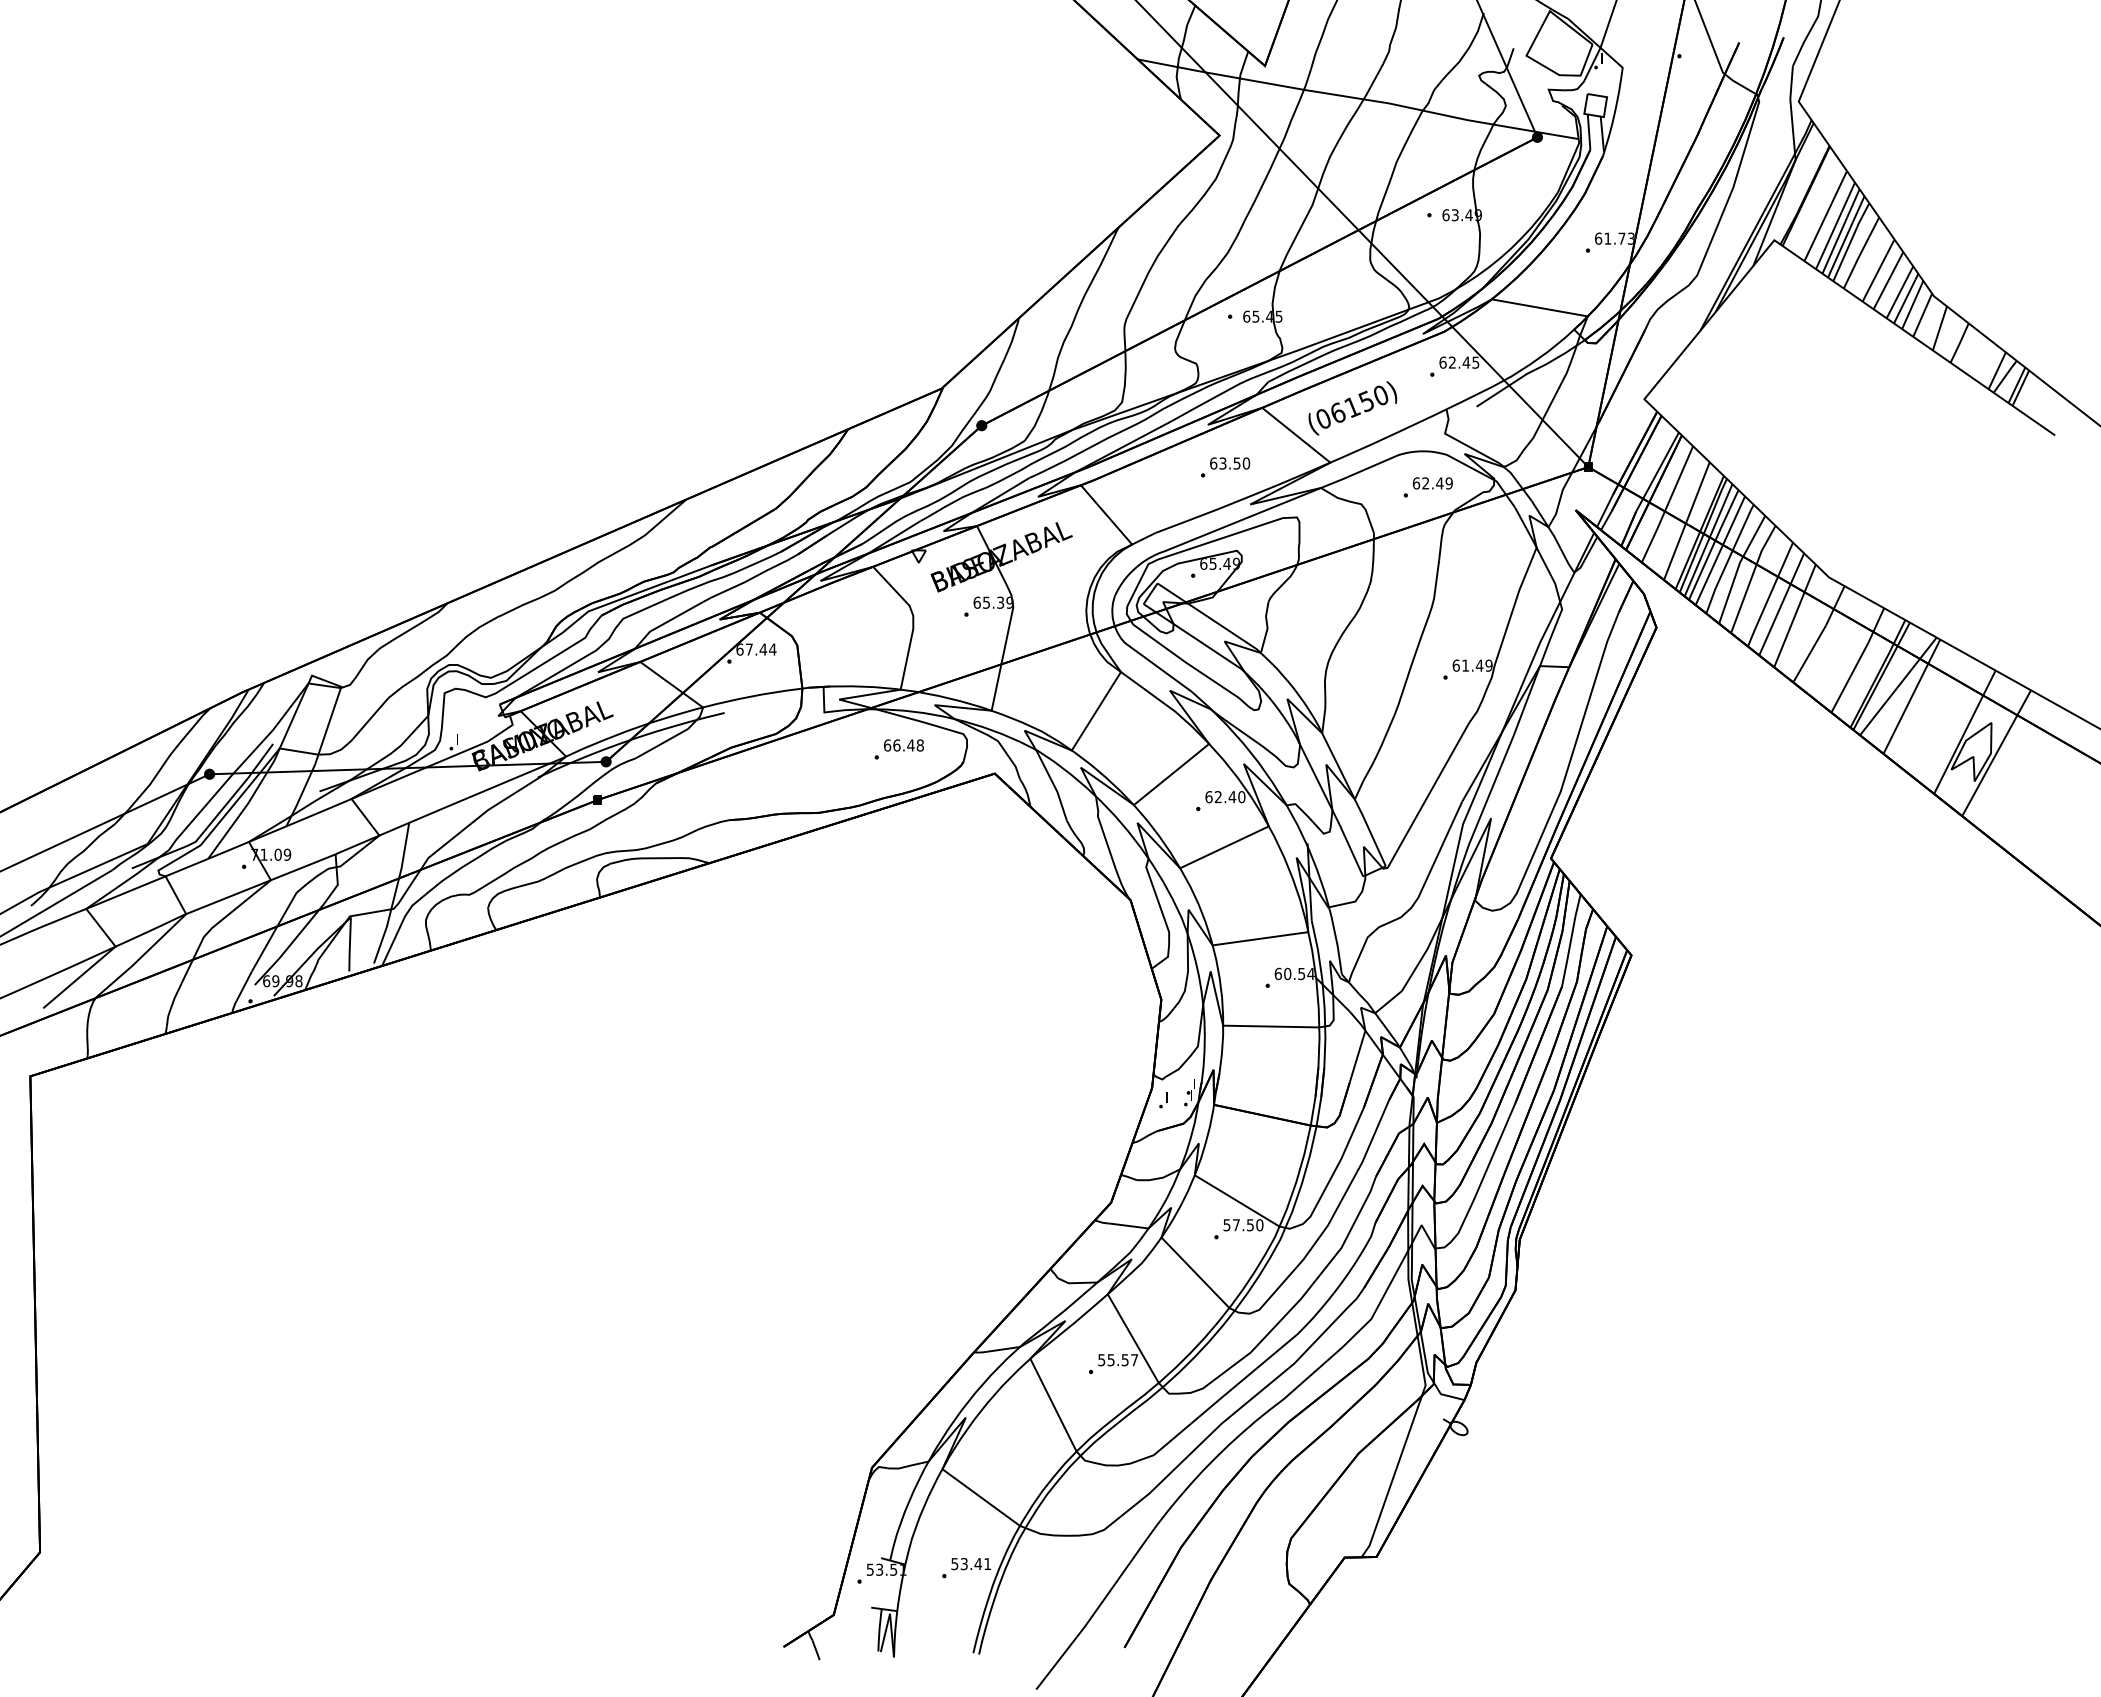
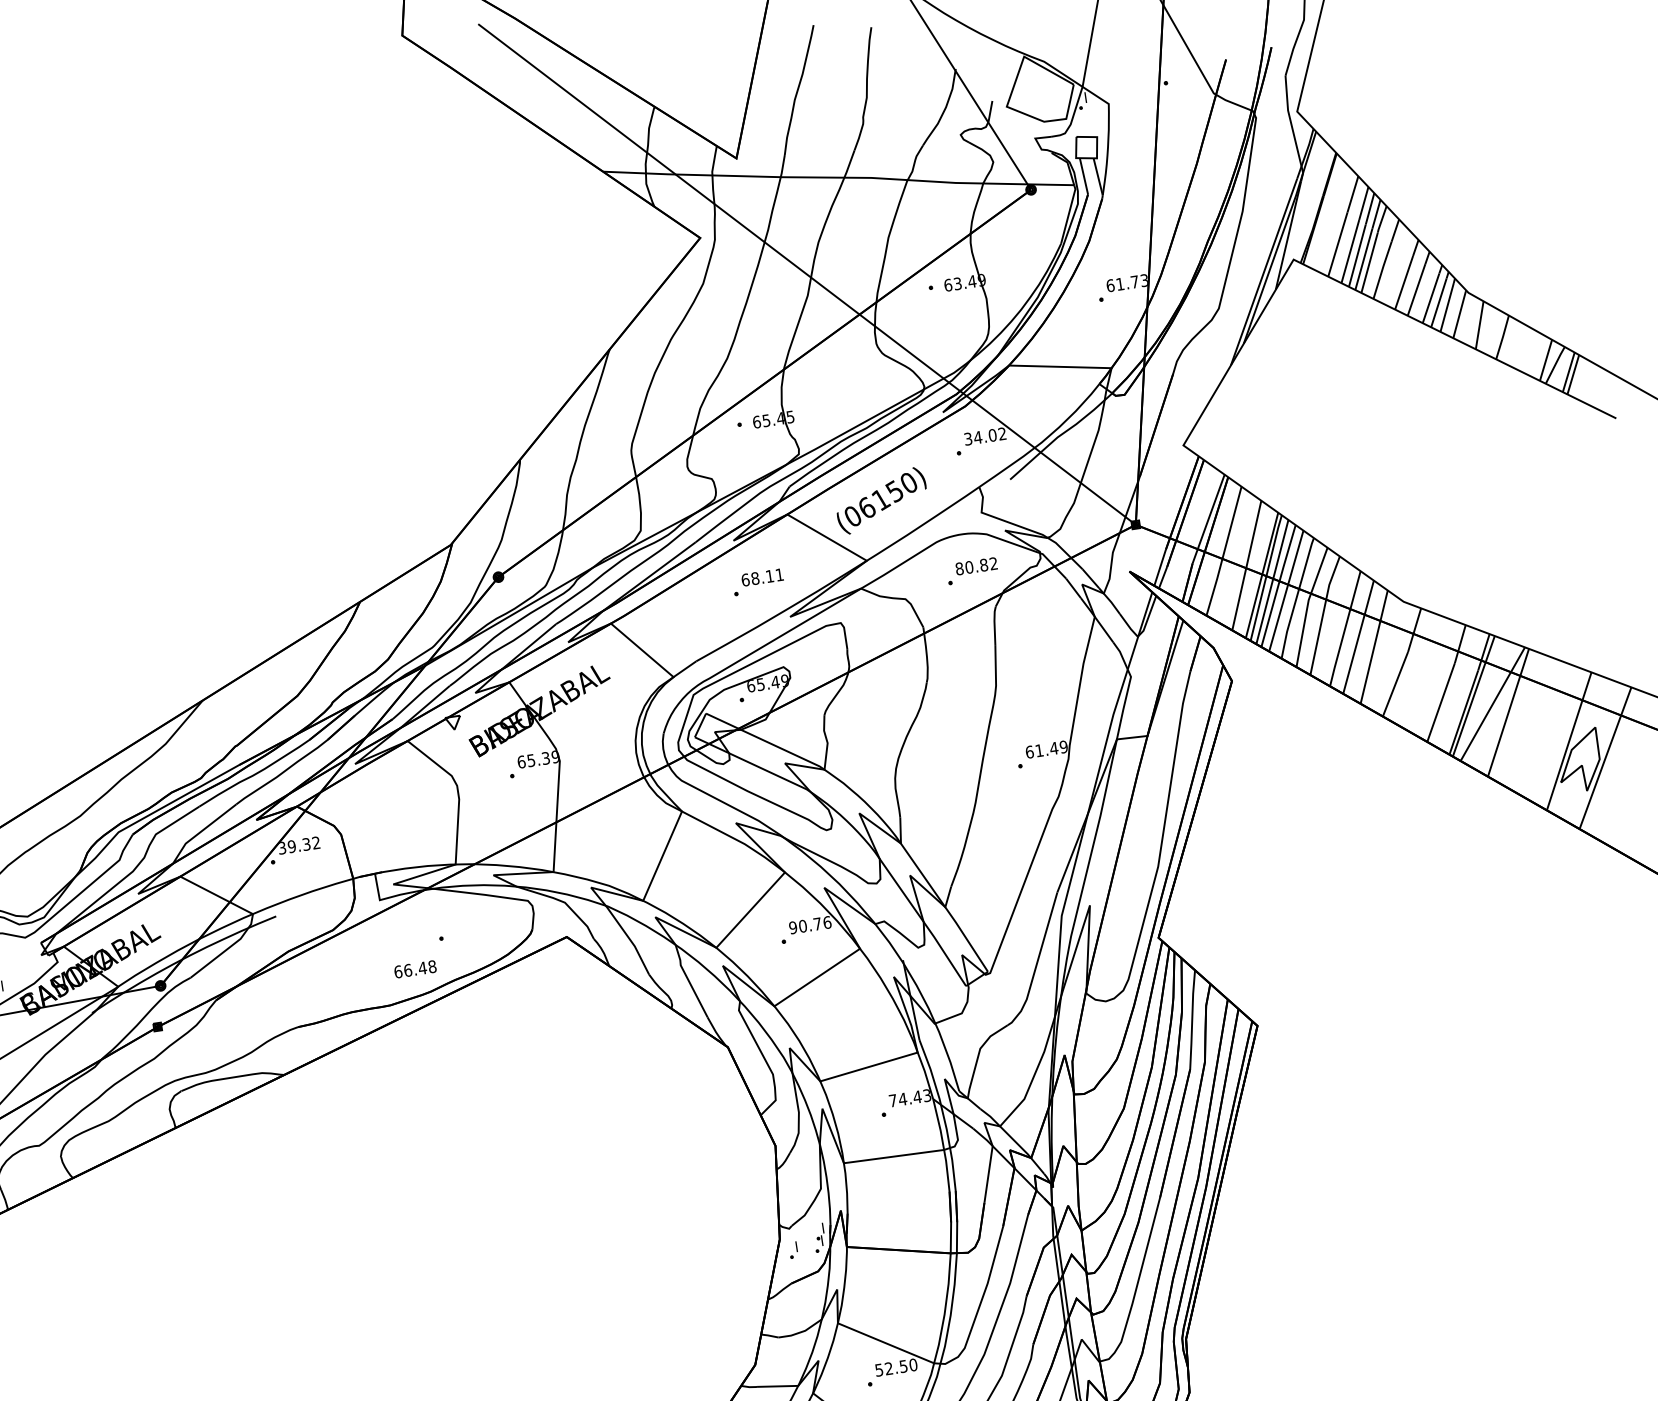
text: (1459, 362) -> (985, 436), 62.45 -> 34.02
text: (1234, 463) -> (767, 576), 63.50 -> 68.11
text: (1432, 483) -> (976, 566), 62.49 -> 80.82
text: (756, 649) -> (299, 845), 67.44 -> 39.32
text: (903, 745) -> (414, 969), moved
text: (1225, 797) -> (810, 925), 62.40 -> 90.76
text: (1294, 973) -> (909, 1097), 60.54 -> 74.43
text: (1235, 1225) -> (888, 1369), 57.50 -> 52.50

